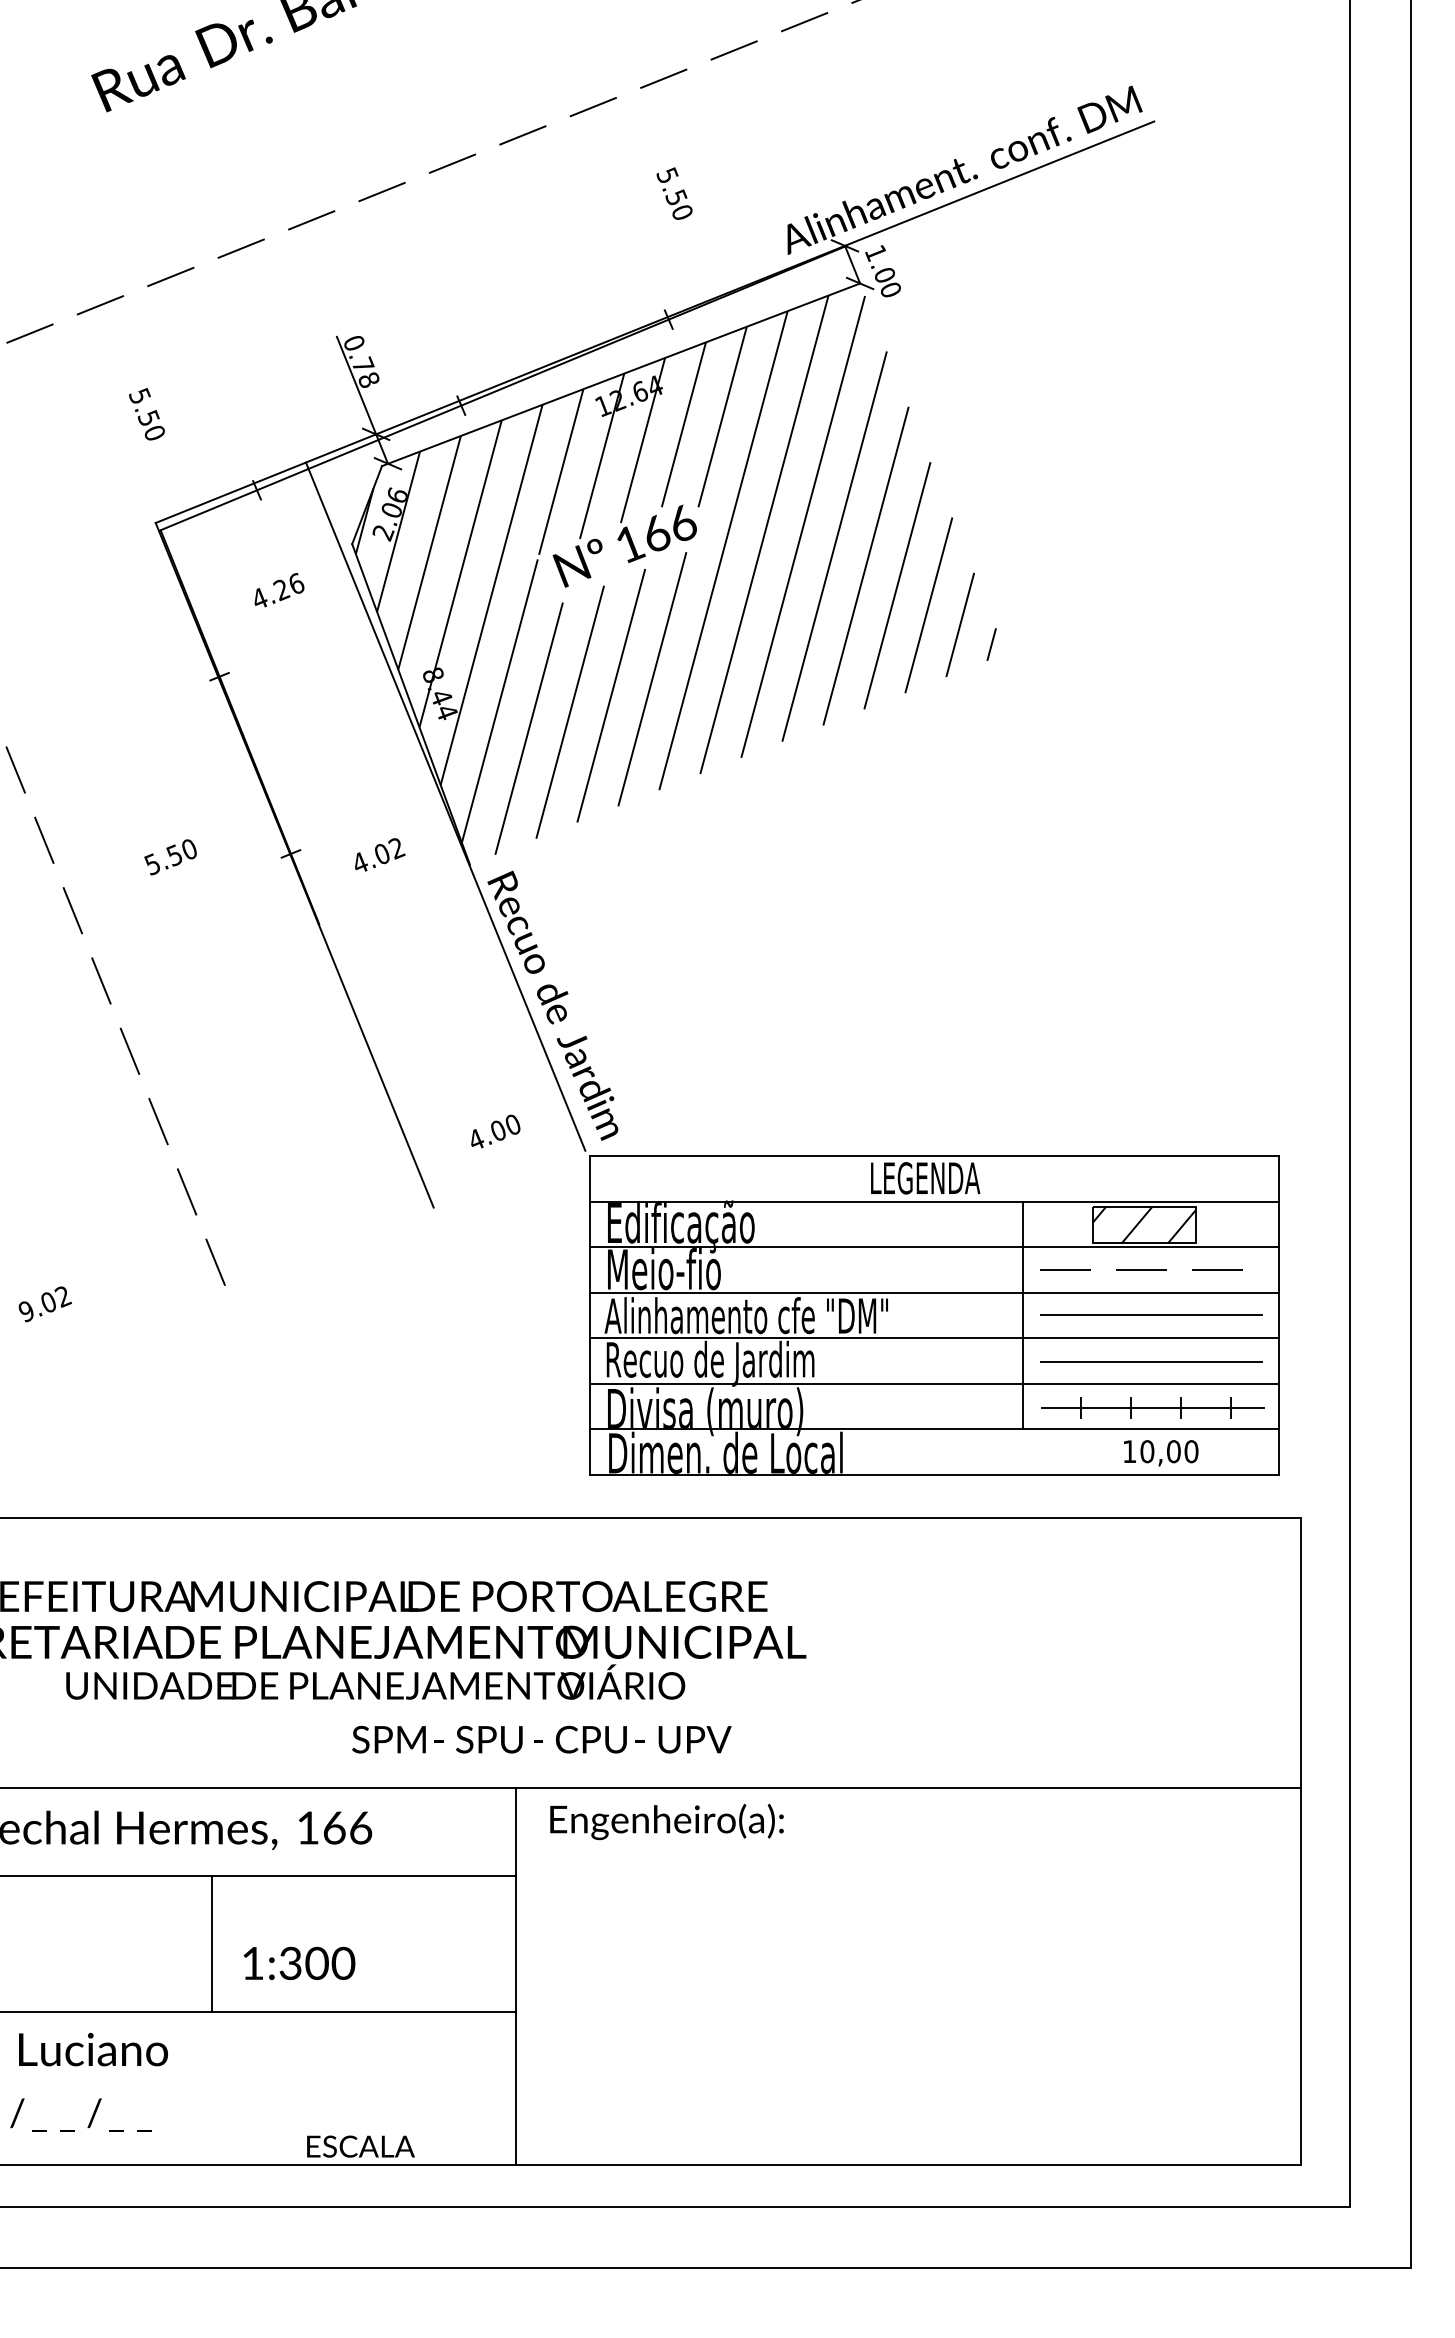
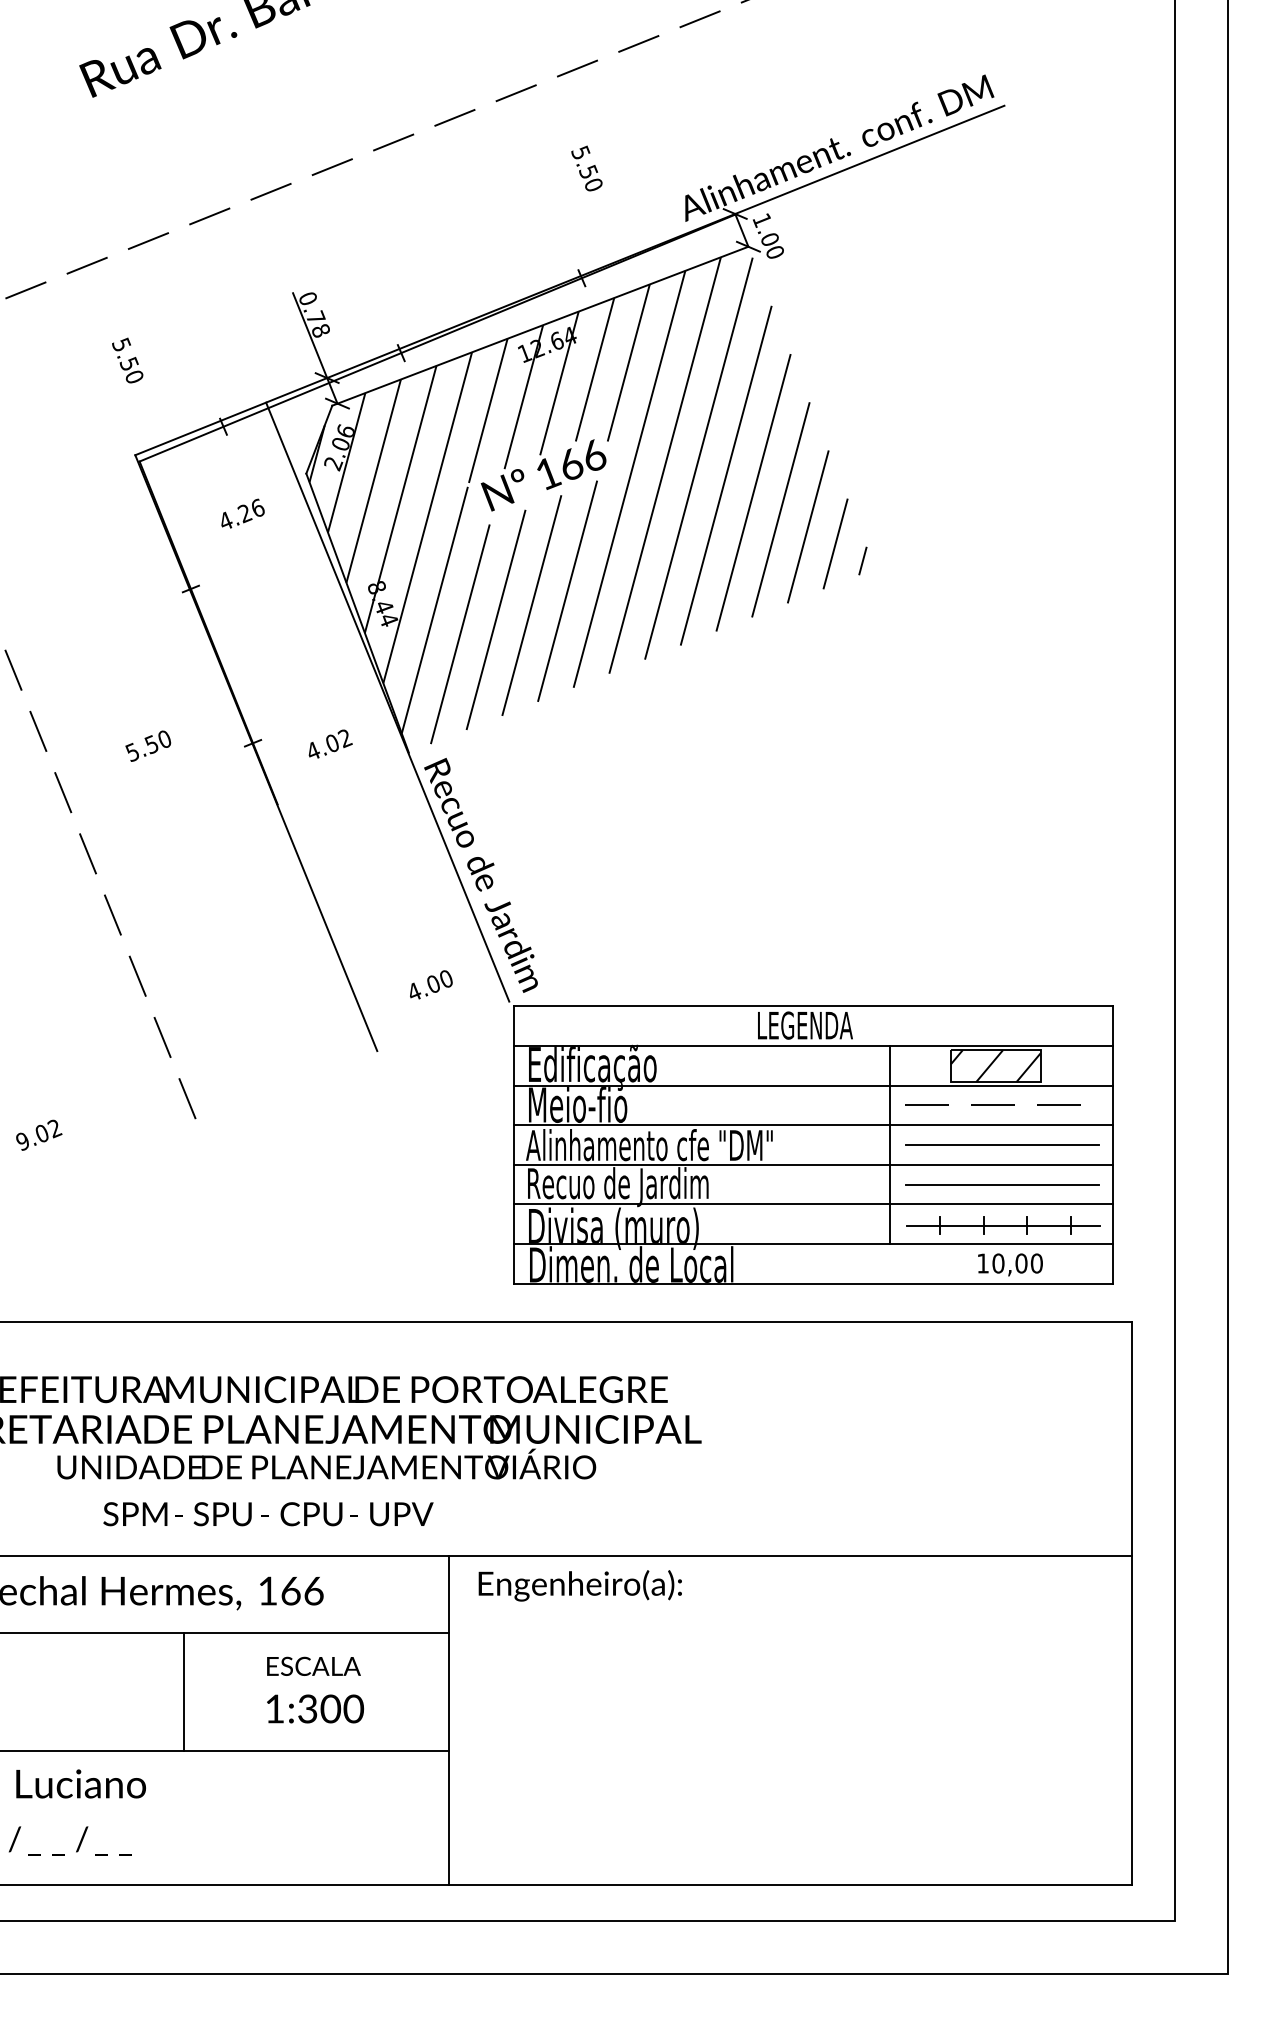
text: (541, 1740) -> (268, 1514), moved
text: (299, 1962) -> (315, 1708), moved
text: (360, 2145) -> (313, 1665), moved

